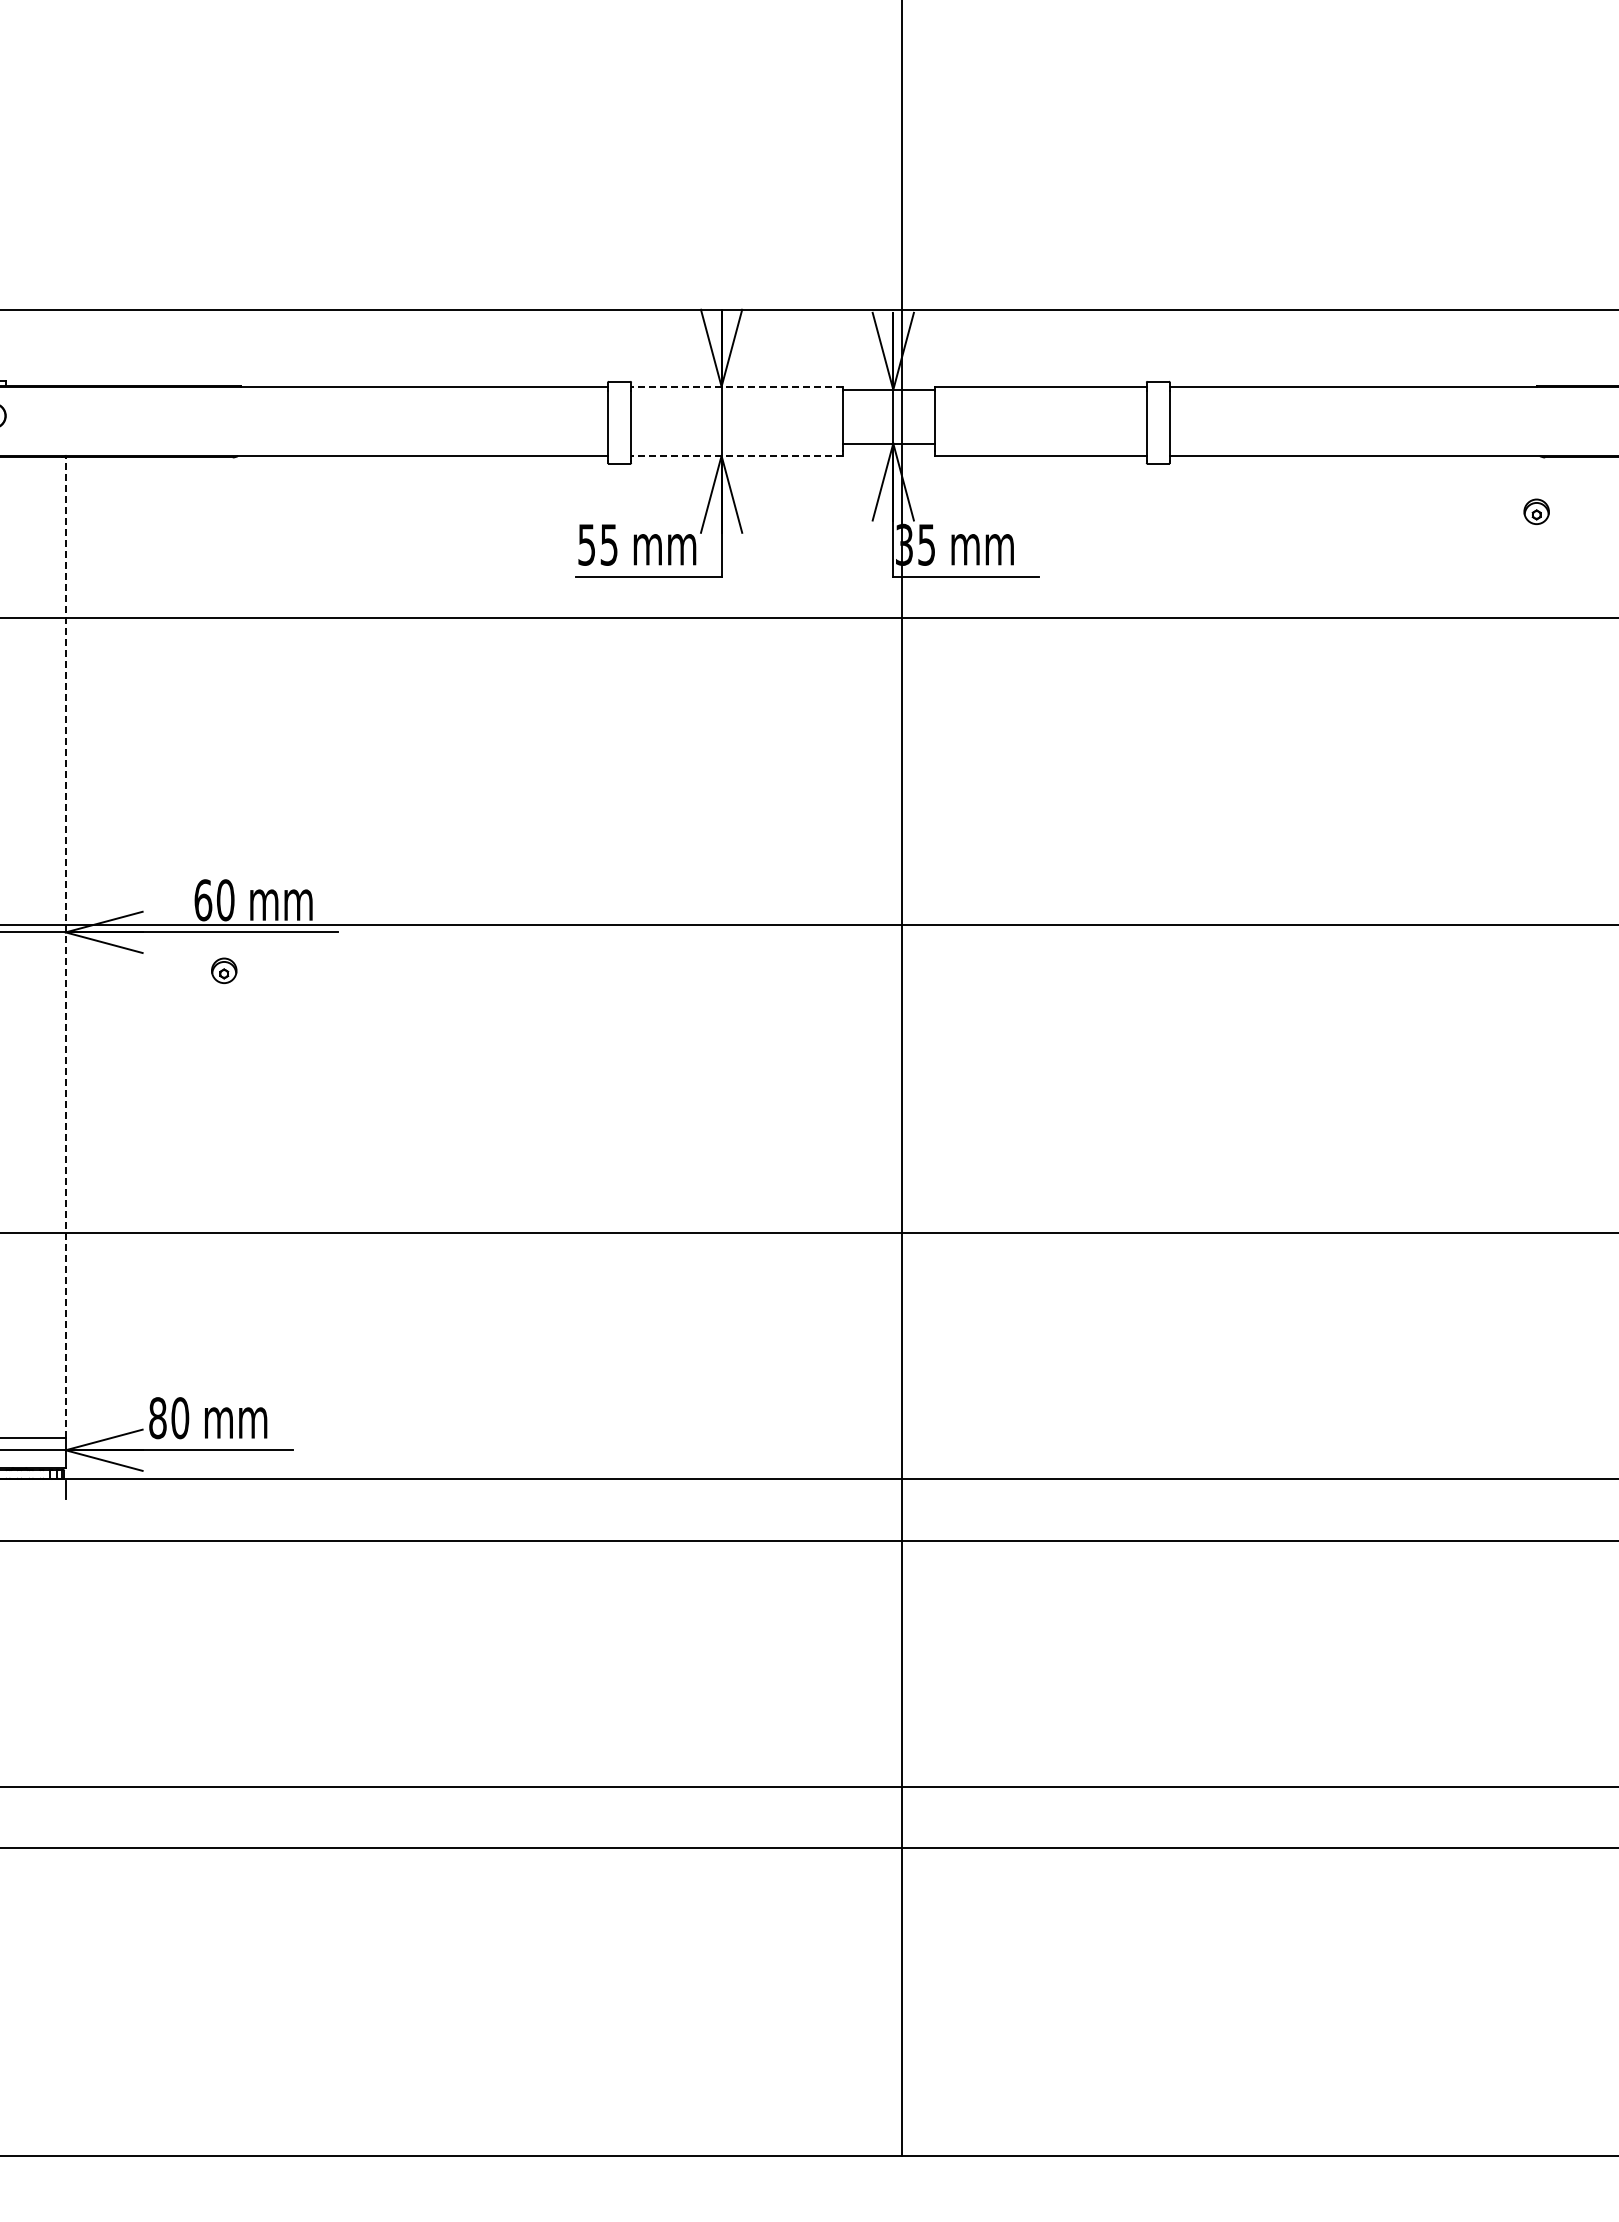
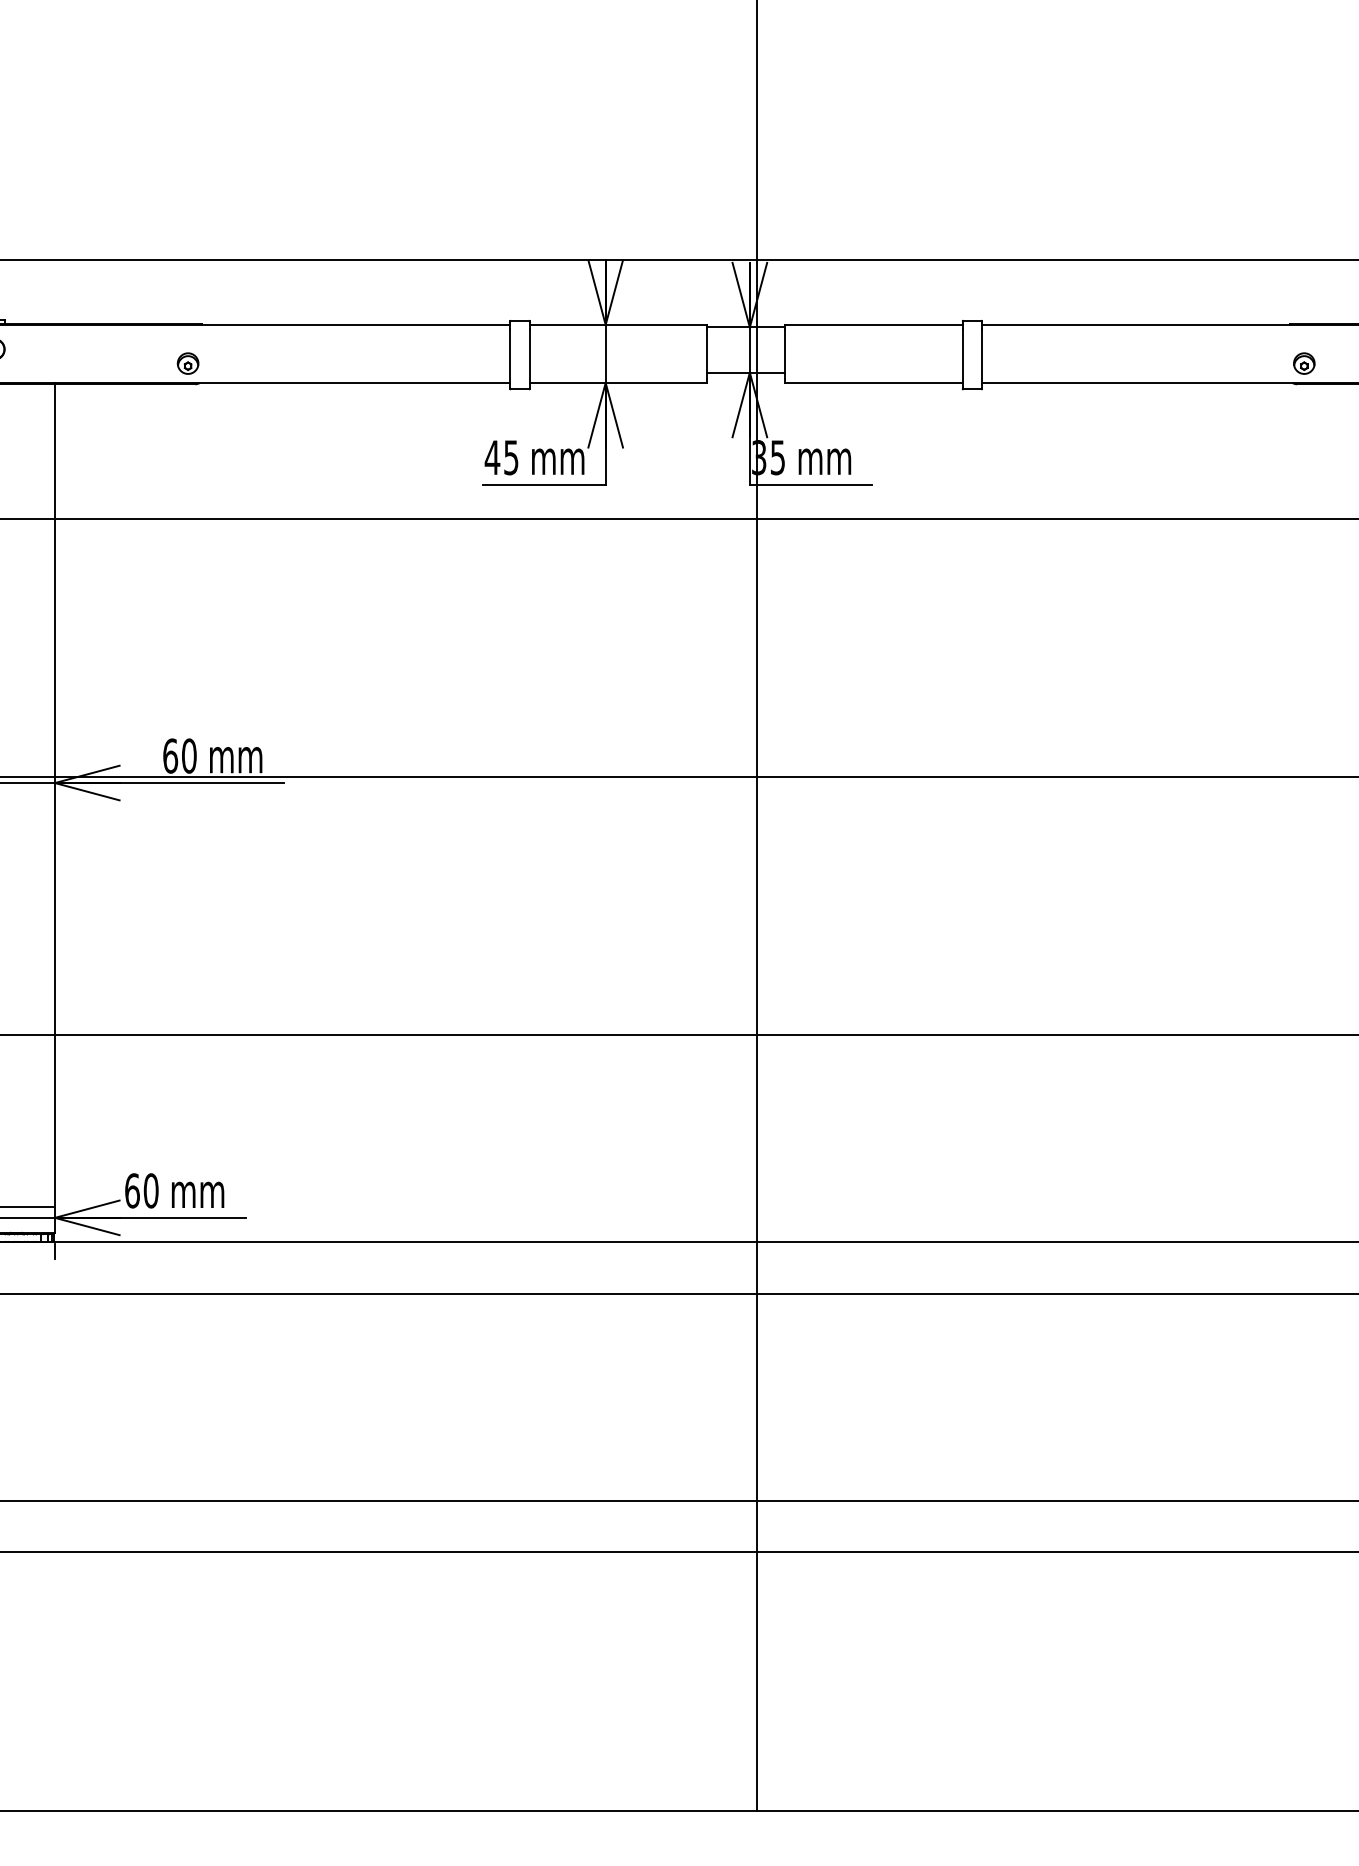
line: (736, 386) -> (618, 324), dashed -> solid
line: (736, 455) -> (618, 382), dashed -> solid
part: (1536, 511) -> (1304, 363), moved
text: (586, 544) -> (492, 457), 55 -> 45
line: (65, 947) -> (54, 795), dashed -> solid
part: (224, 970) -> (188, 363), moved
text: (157, 1418) -> (132, 1191), 80 -> 60

